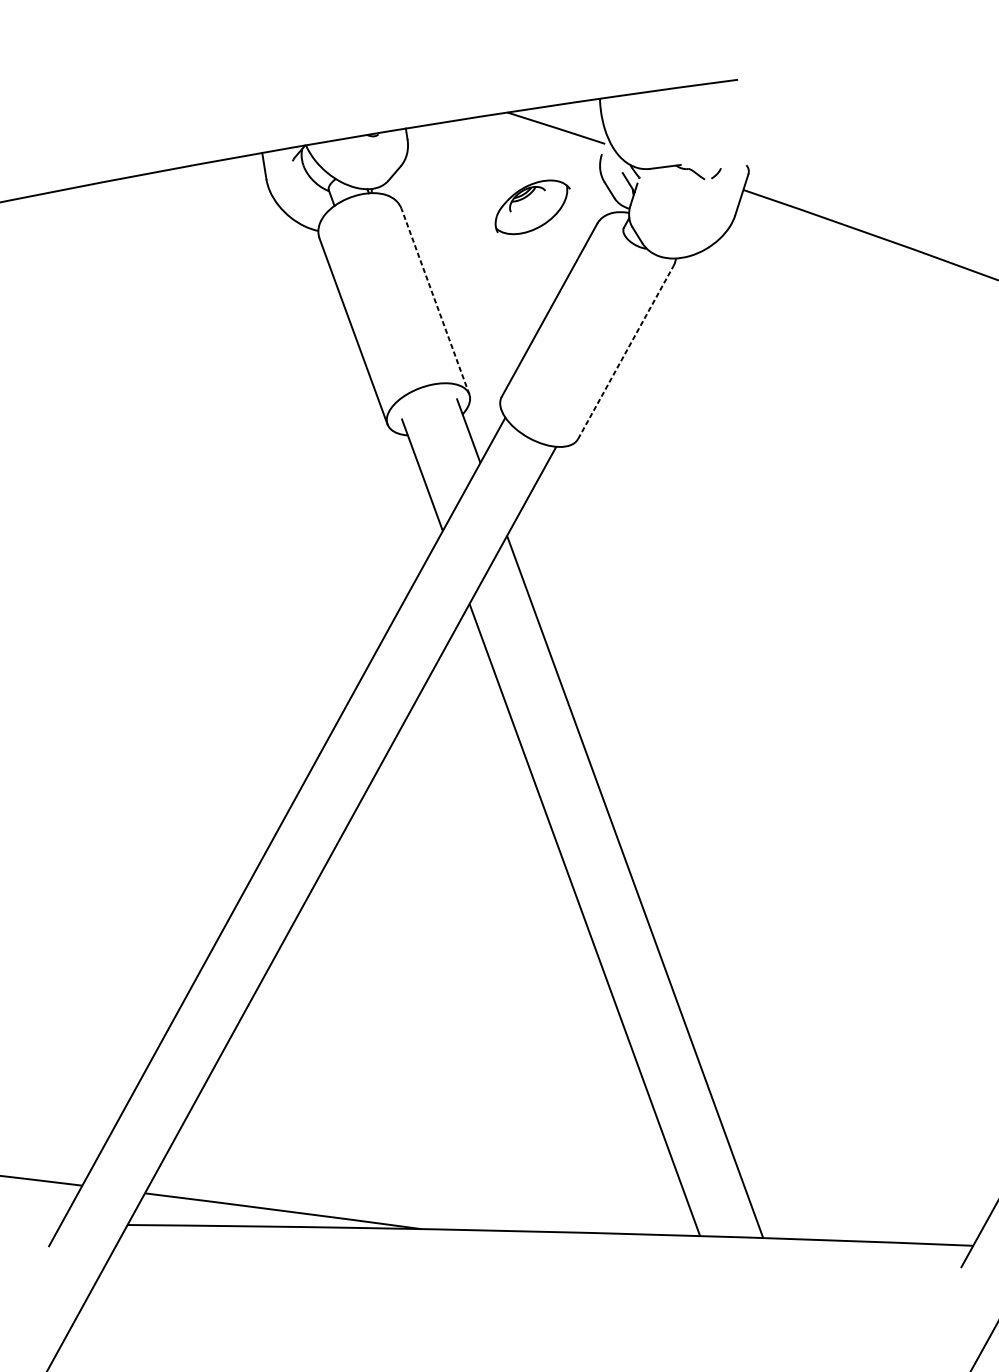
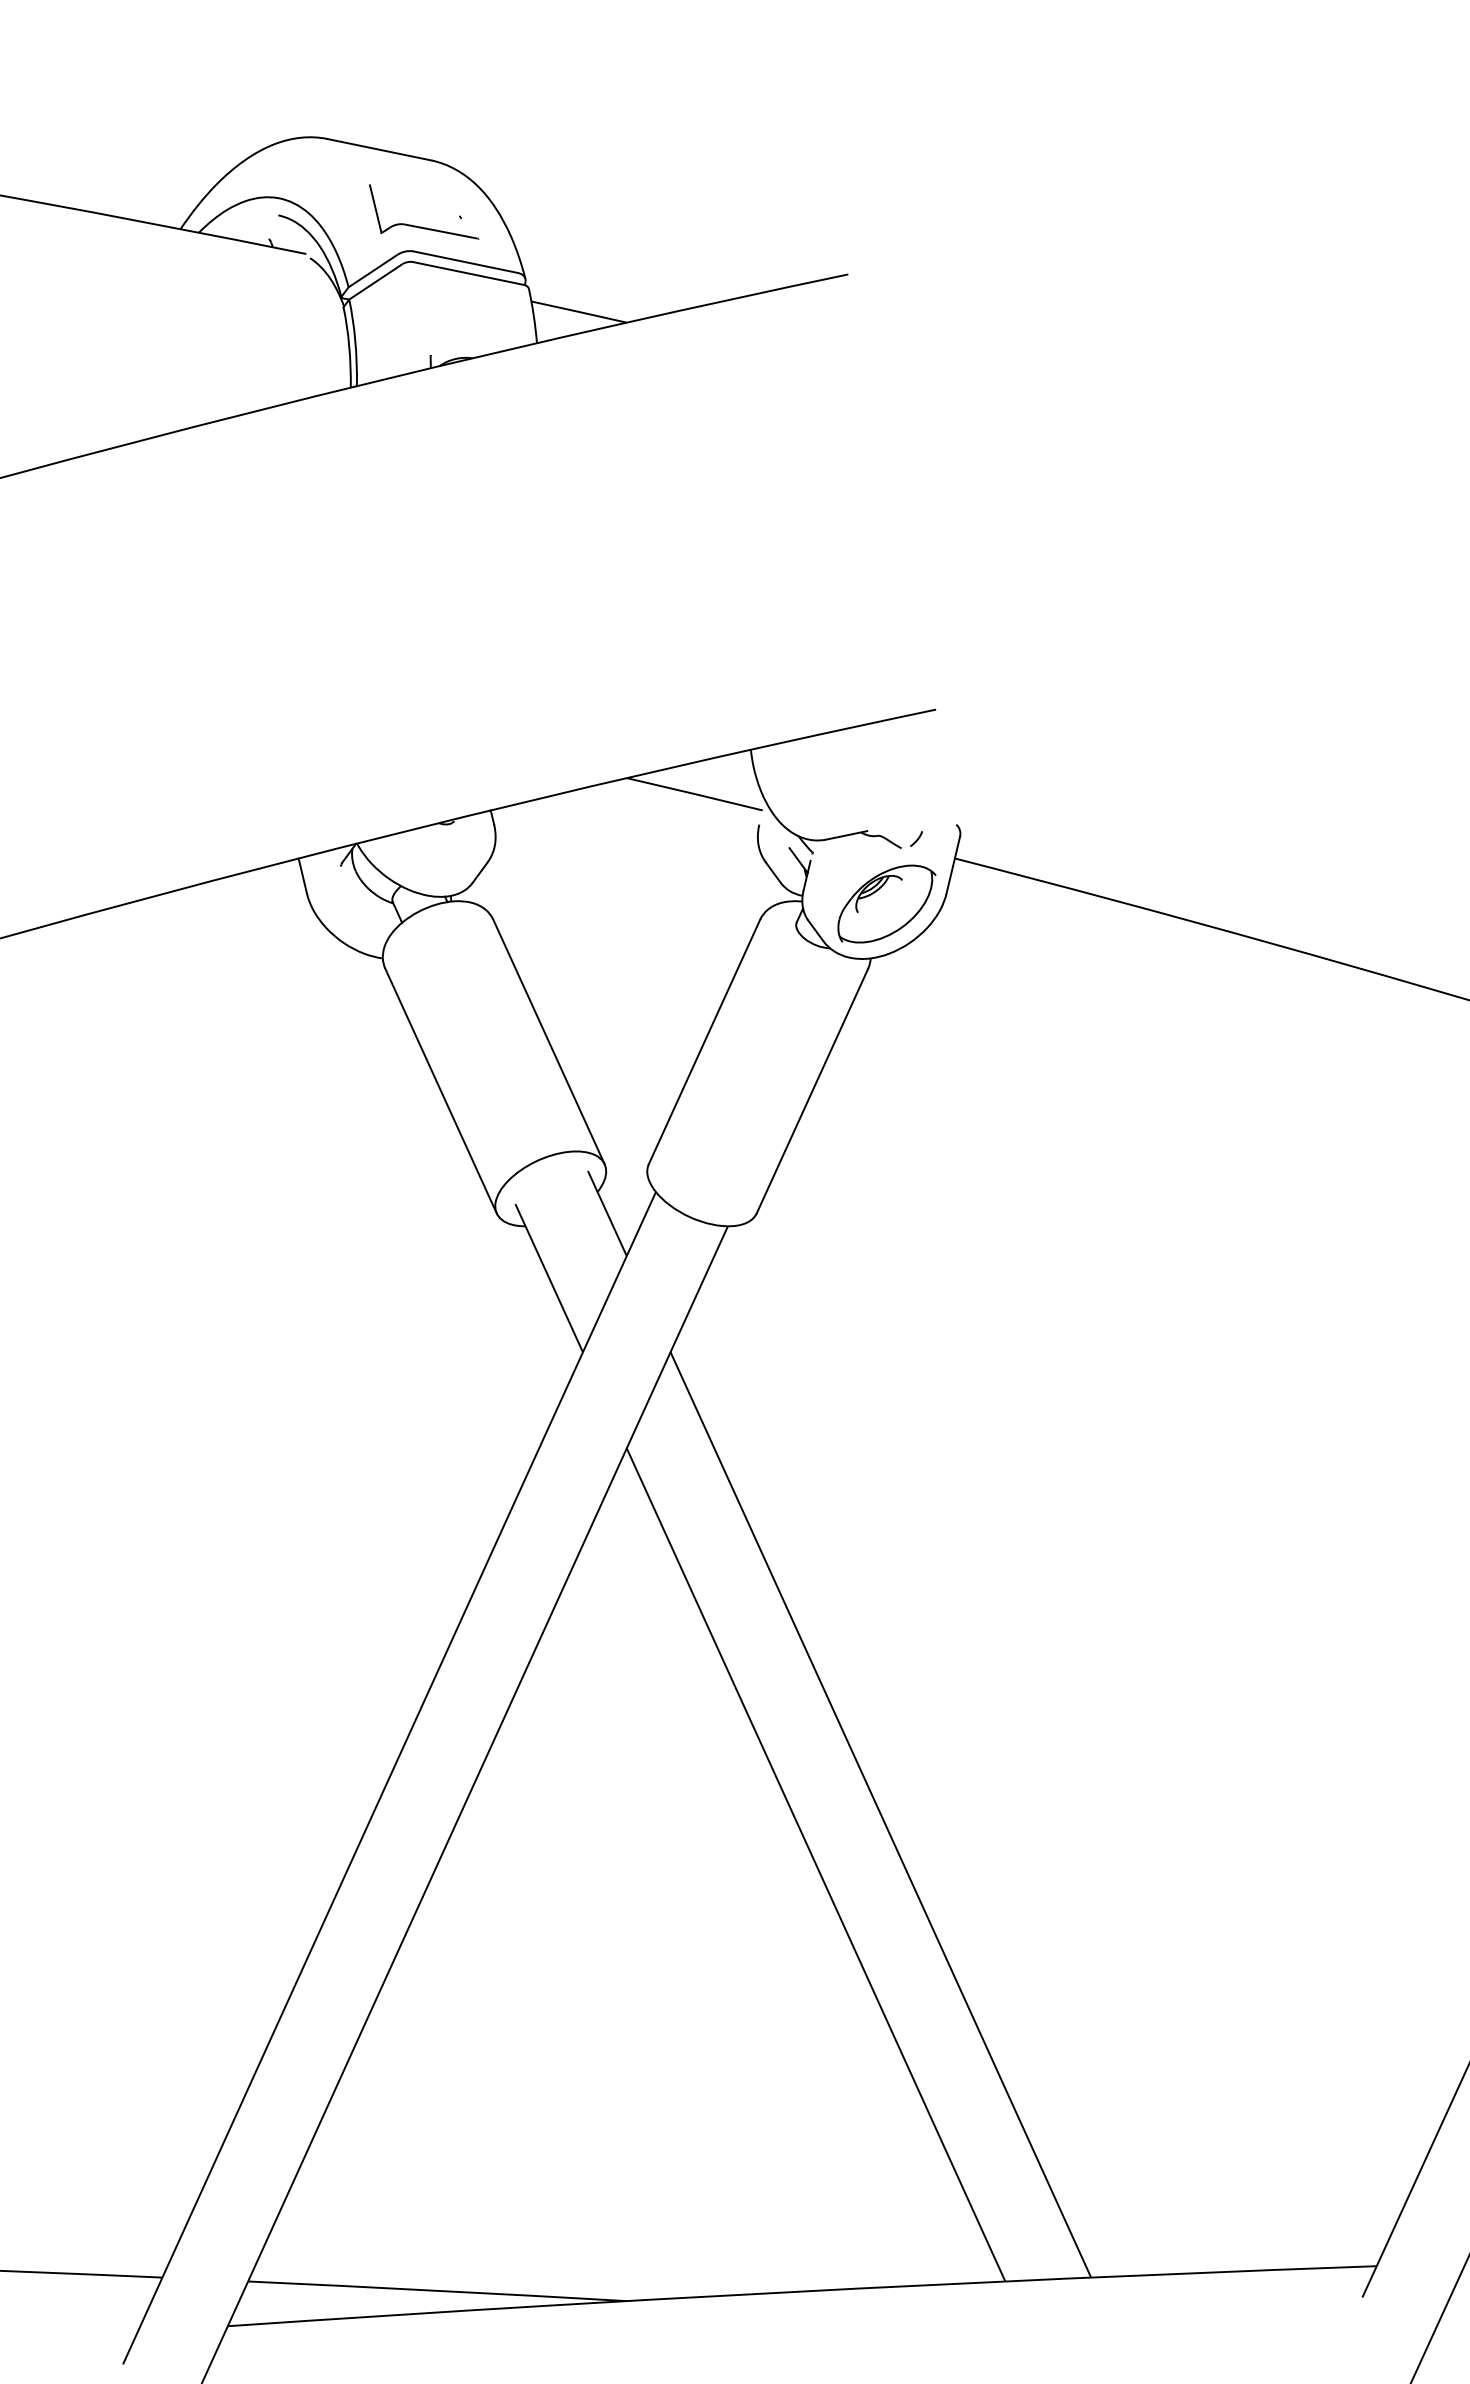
part: (532, 206) -> (886, 903), moved
line: (435, 301) -> (548, 1041), dashed -> solid
line: (625, 352) -> (812, 1090), dashed -> solid

